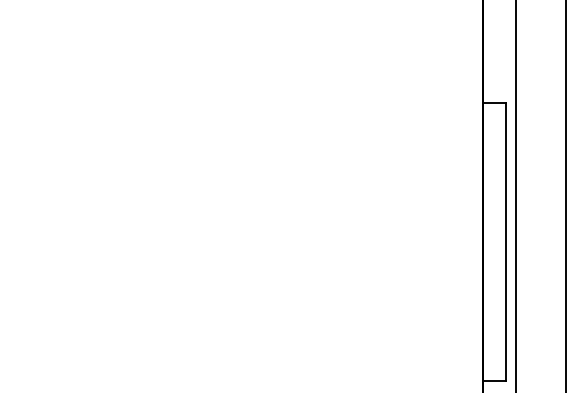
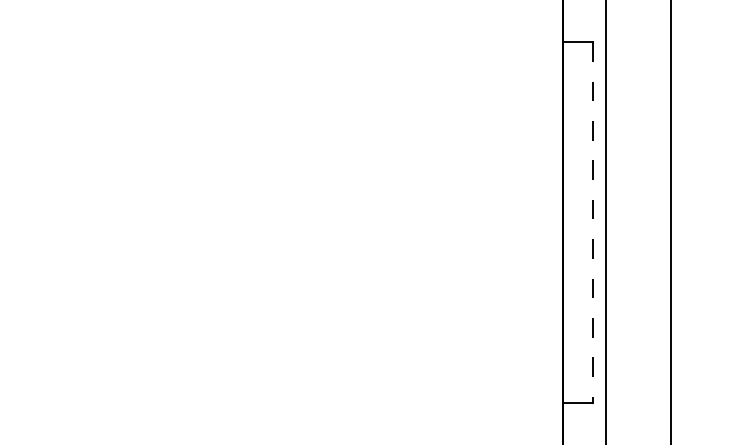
line: (505, 241) -> (592, 222), solid -> dashed

